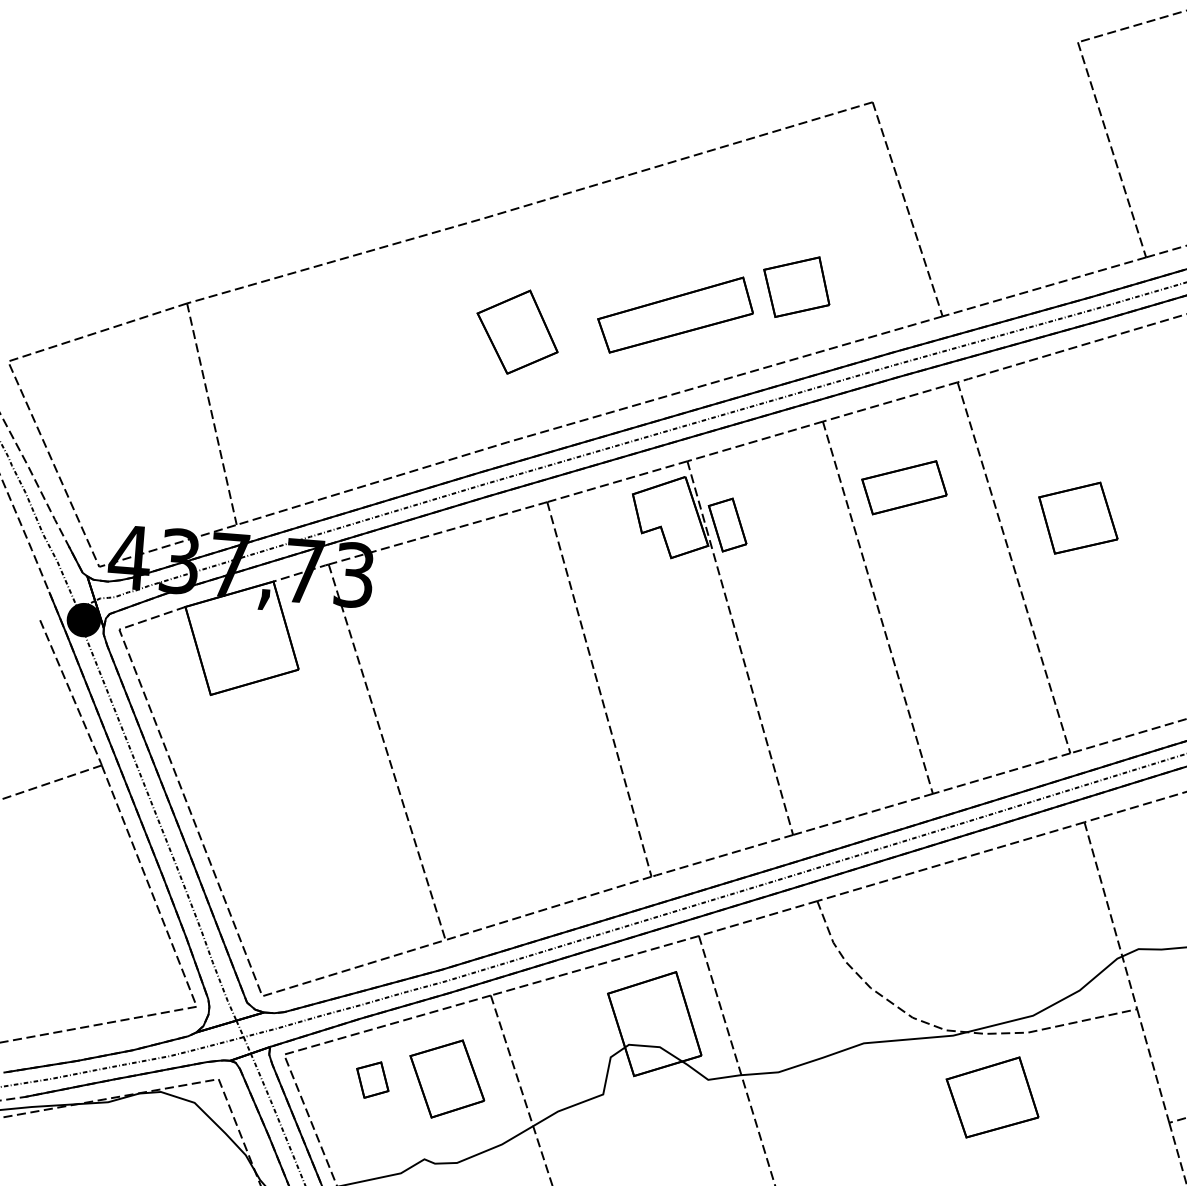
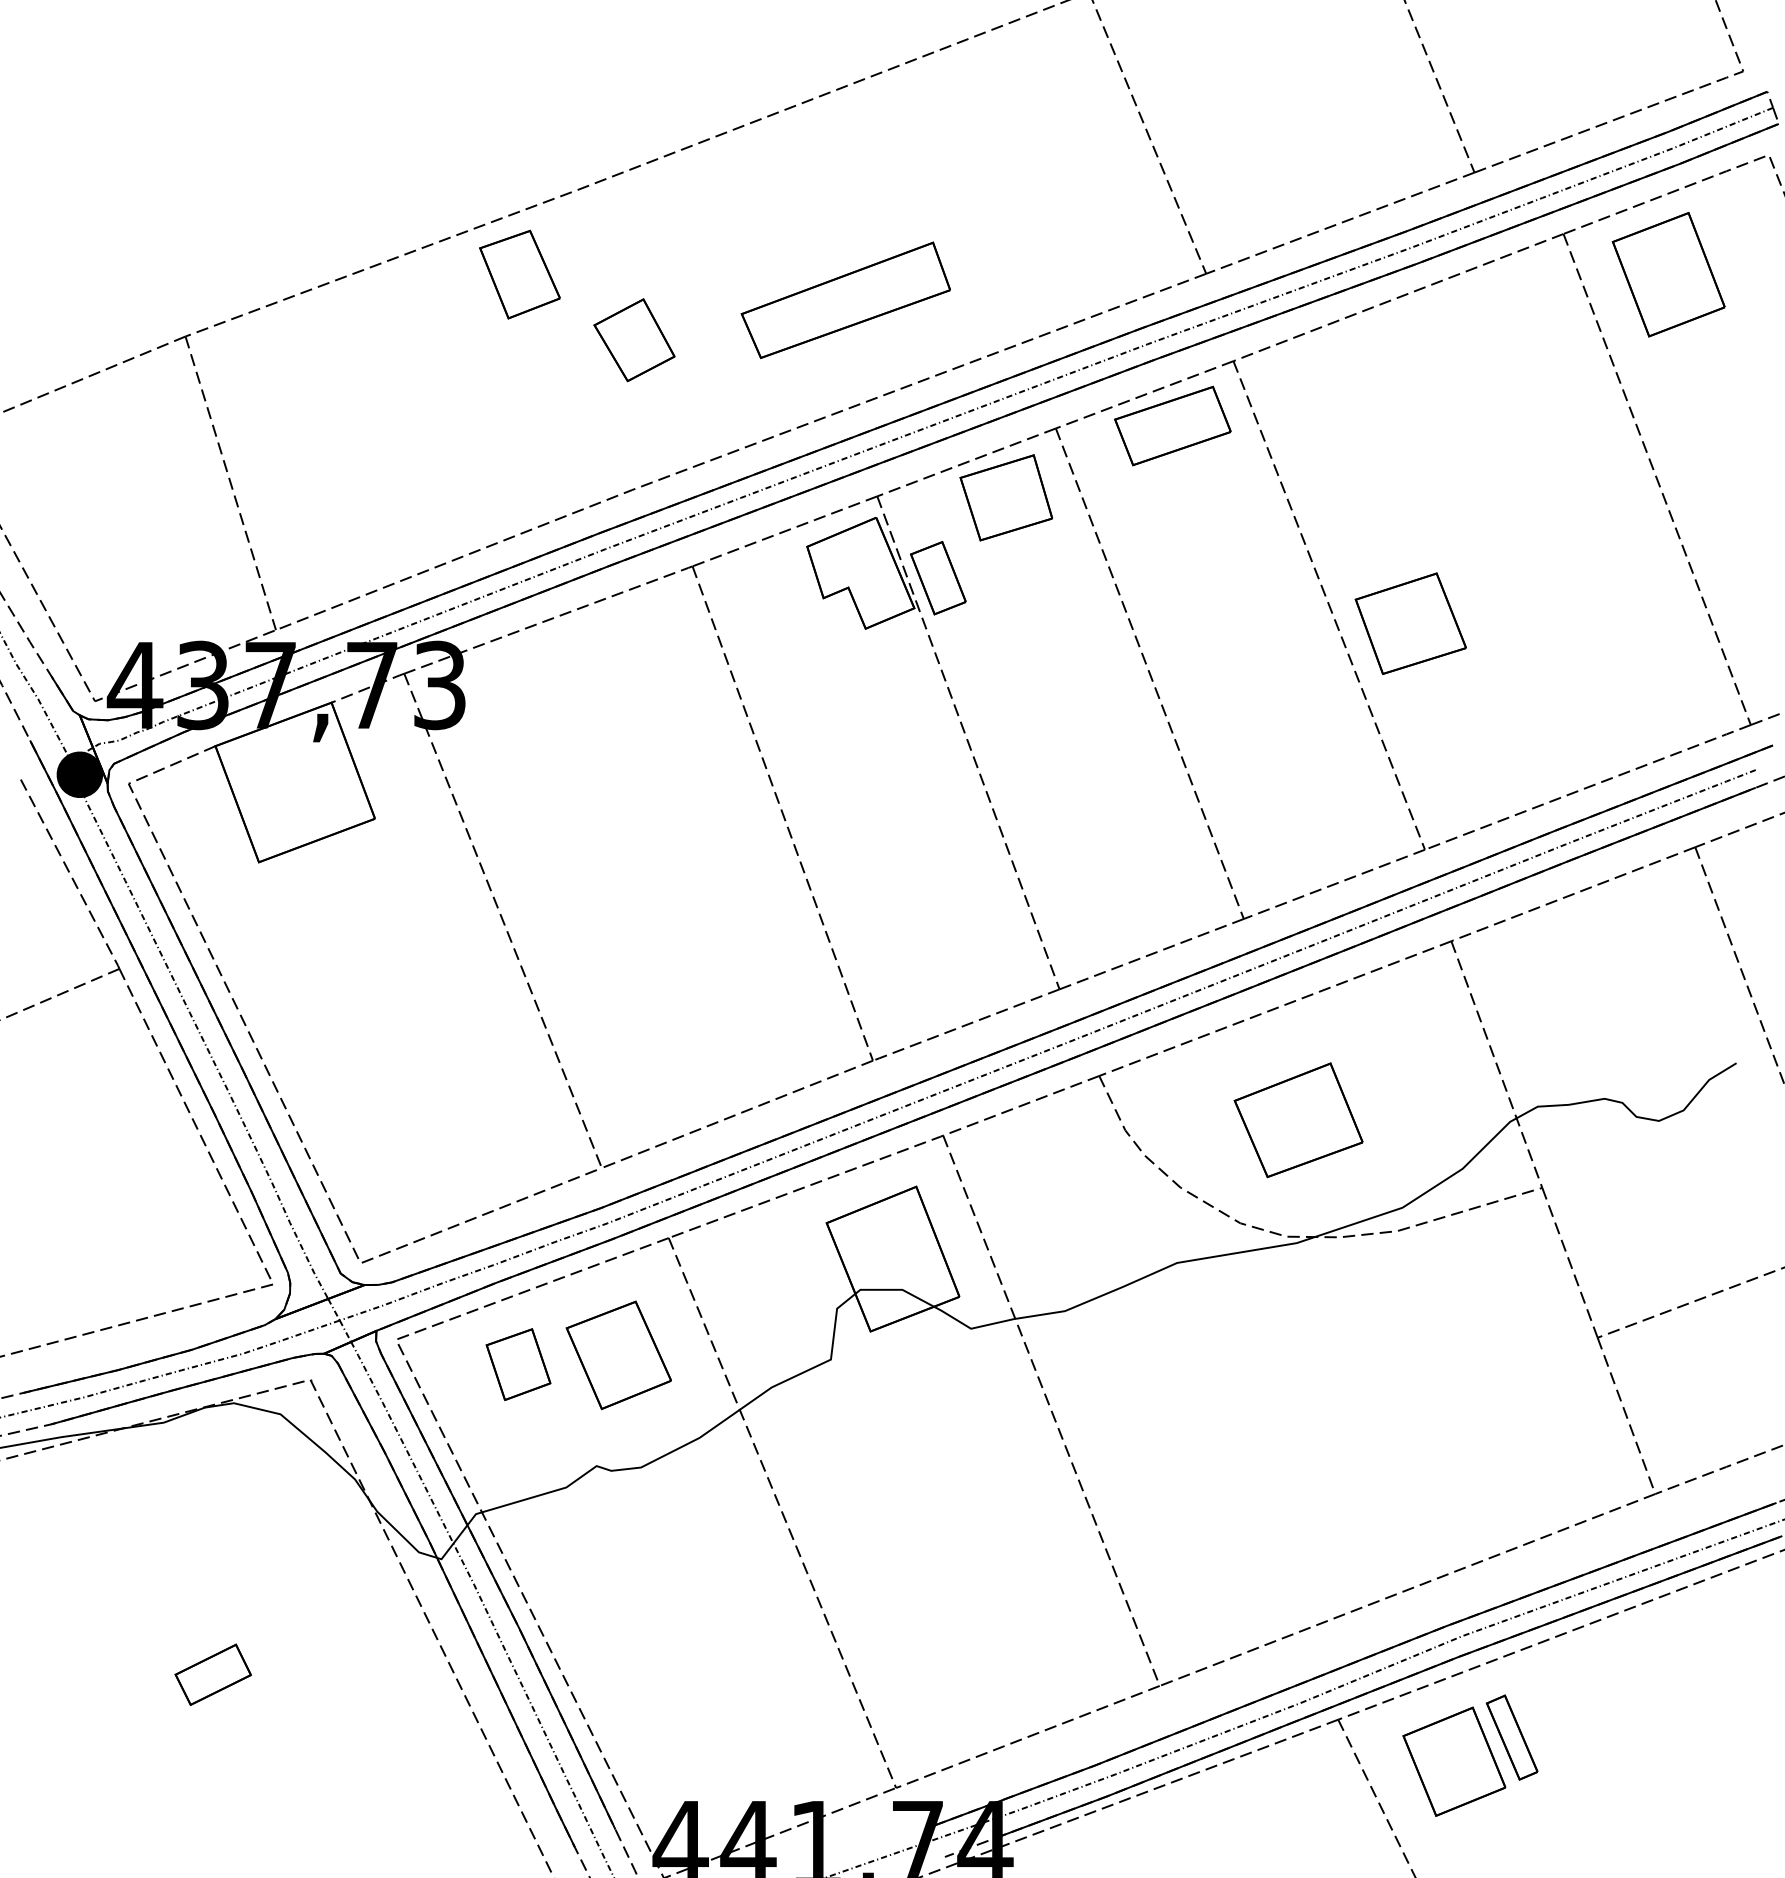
part: (436, 277) -> (519, 274), added
part: (796, 286) -> (1006, 497), moved
part: (517, 332) -> (634, 340), size x0.71
part: (904, 487) -> (1172, 425), moved
part: (1078, 518) -> (1410, 623), moved
part: (372, 1079) -> (518, 1364), size x1.43
part: (992, 1097) -> (1298, 1120), moved

